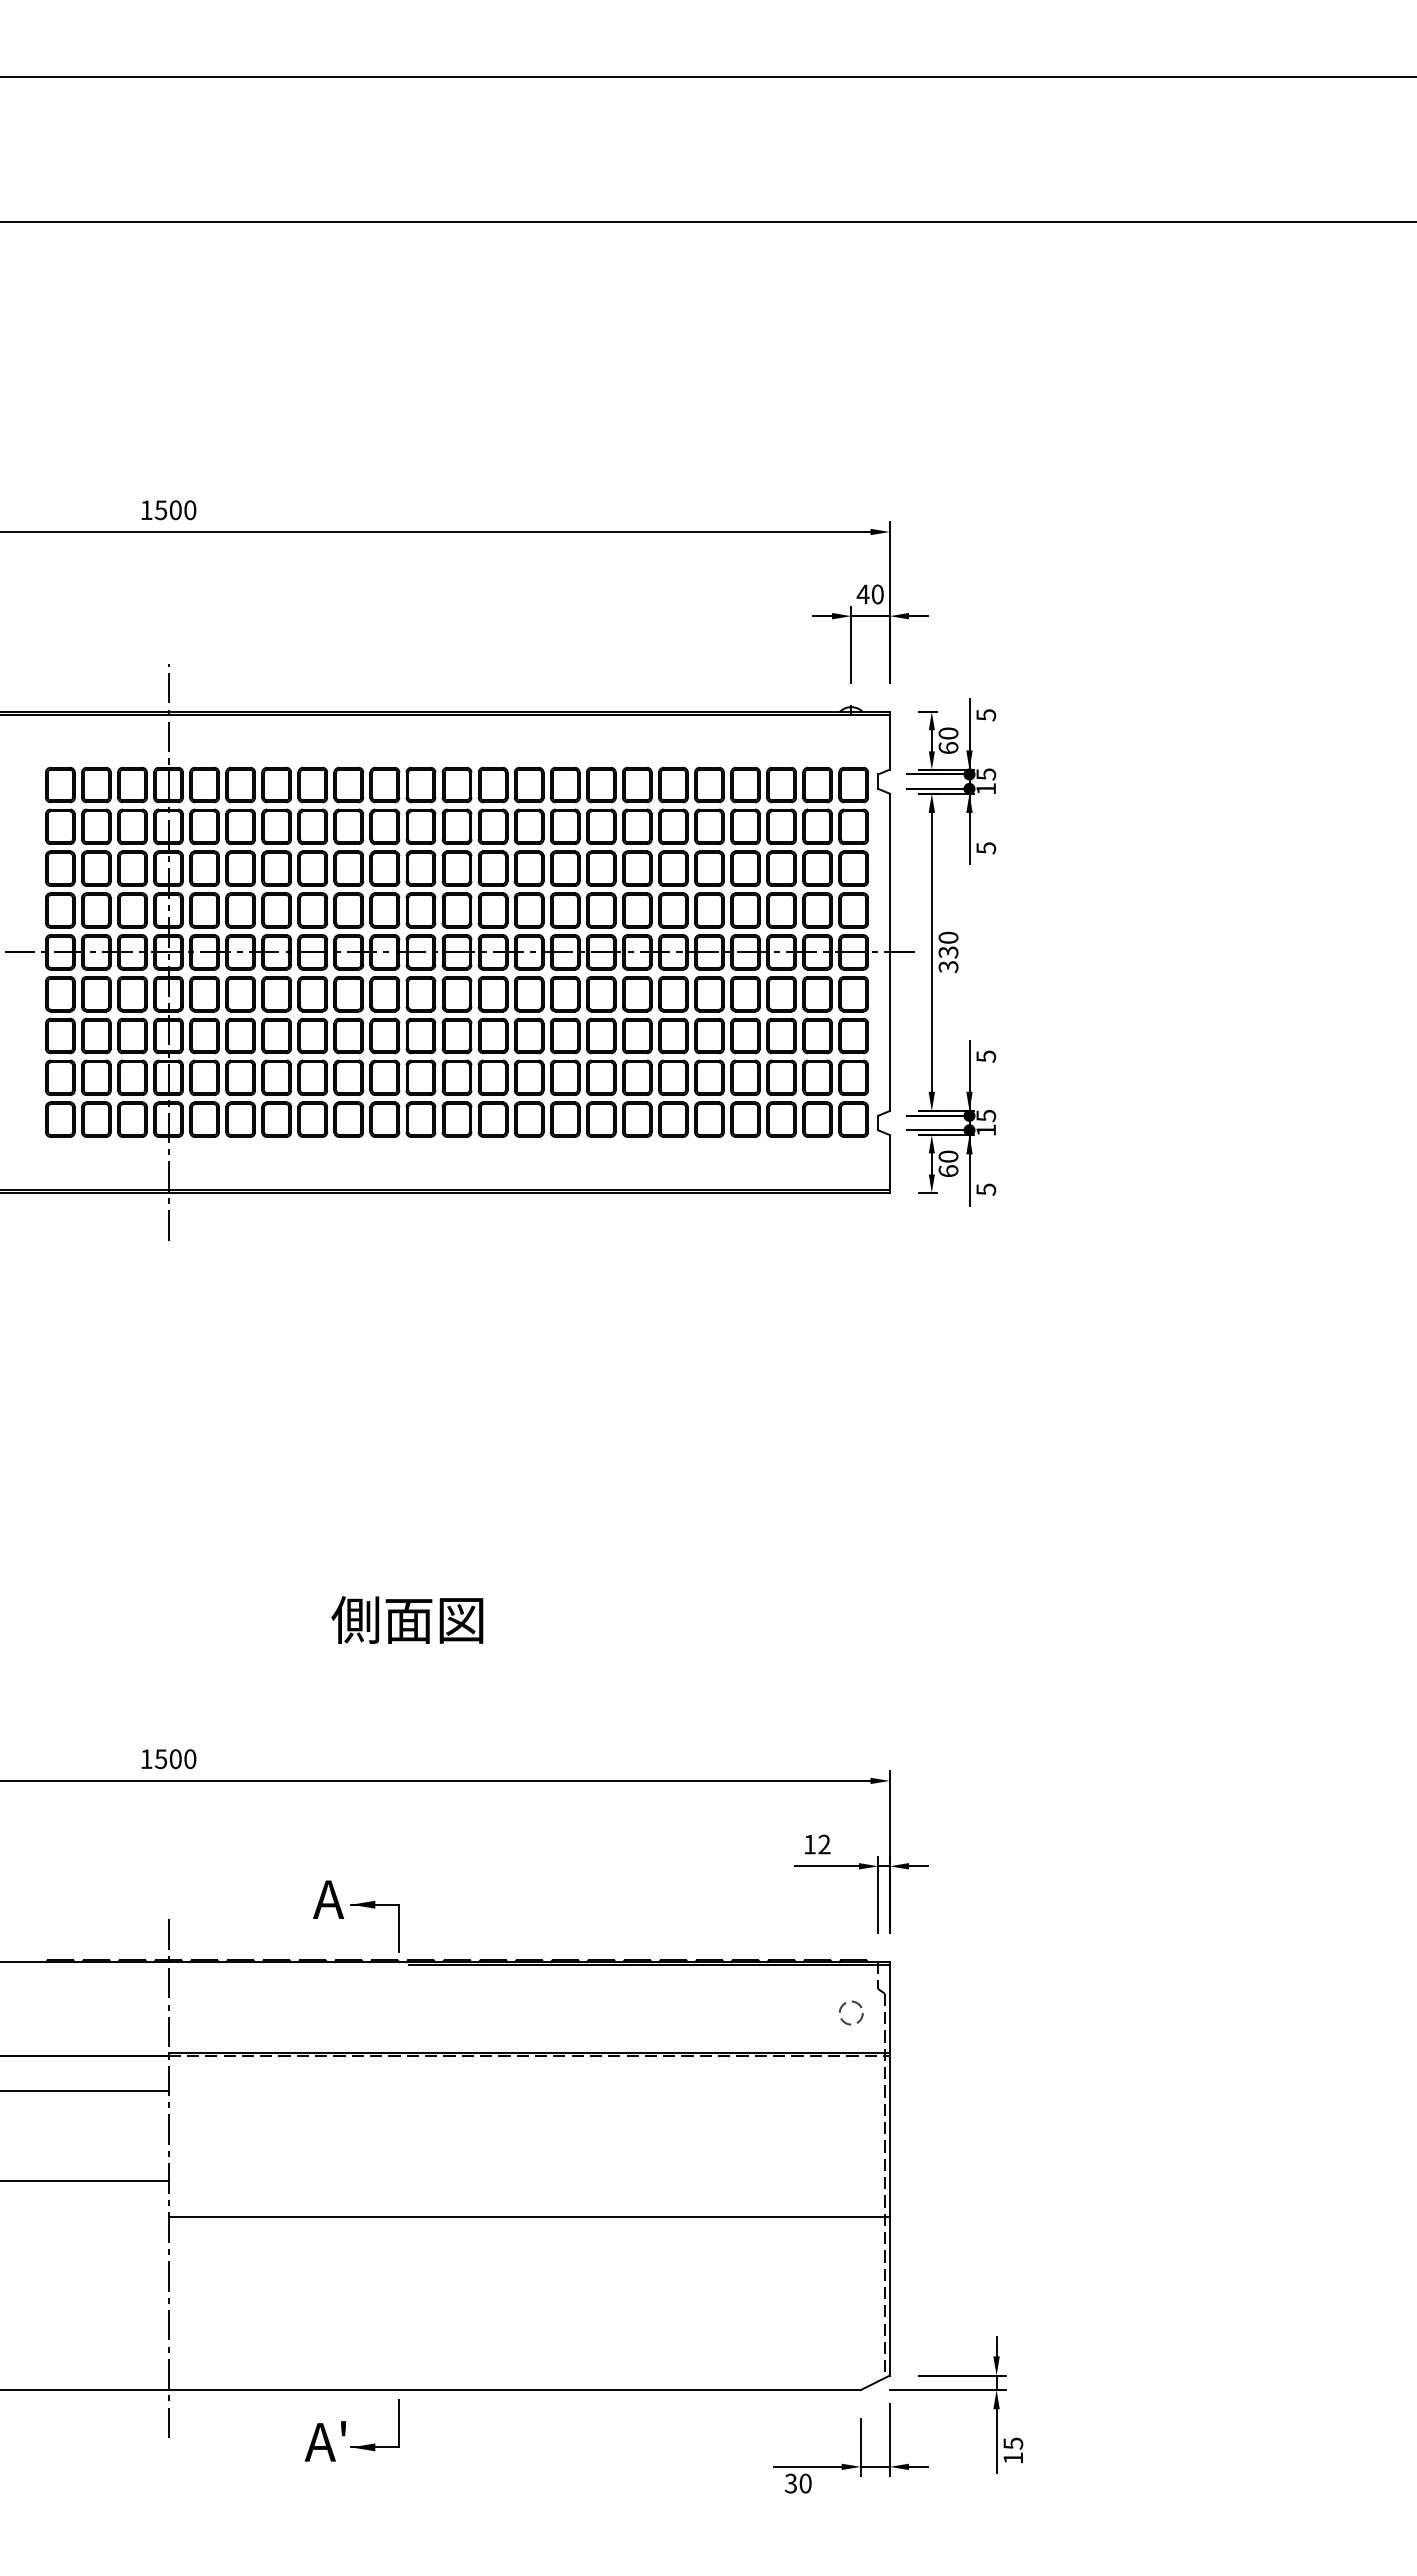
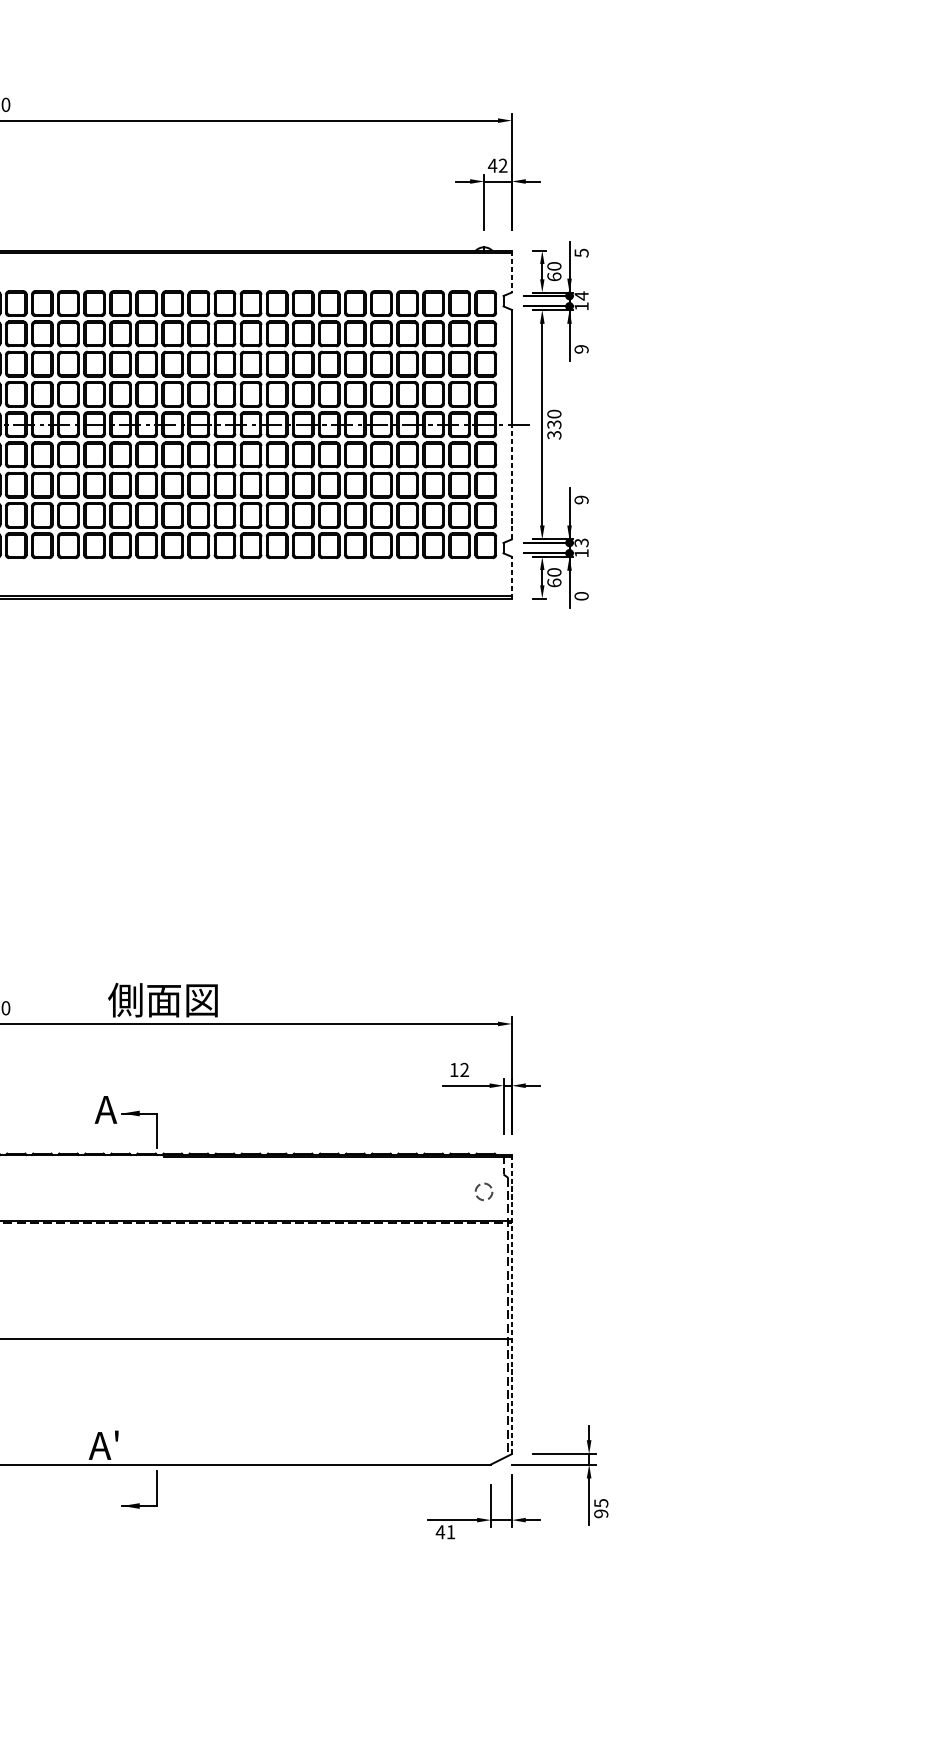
text: (877, 594) -> (503, 165), 40 -> 42
line: (889, 740) -> (511, 271), solid -> dashed
text: (986, 774) -> (581, 296), 15 -> 14
text: (985, 848) -> (581, 349), 5 -> 9
line: (889, 1031) -> (511, 481), solid -> dashed
text: (985, 1056) -> (581, 499), 5 -> 9
text: (985, 1115) -> (581, 542), 15 -> 13
line: (889, 1163) -> (511, 577), solid -> dashed
text: (985, 1189) -> (581, 596), 5 -> 0
text: (407, 1619) -> (163, 999), moved
line: (889, 2168) -> (511, 1304), solid -> dashed
text: (324, 2441) -> (103, 1445), moved
text: (1013, 2458) -> (601, 1514), 15 -> 95
text: (797, 2483) -> (445, 1532), 30 -> 41

